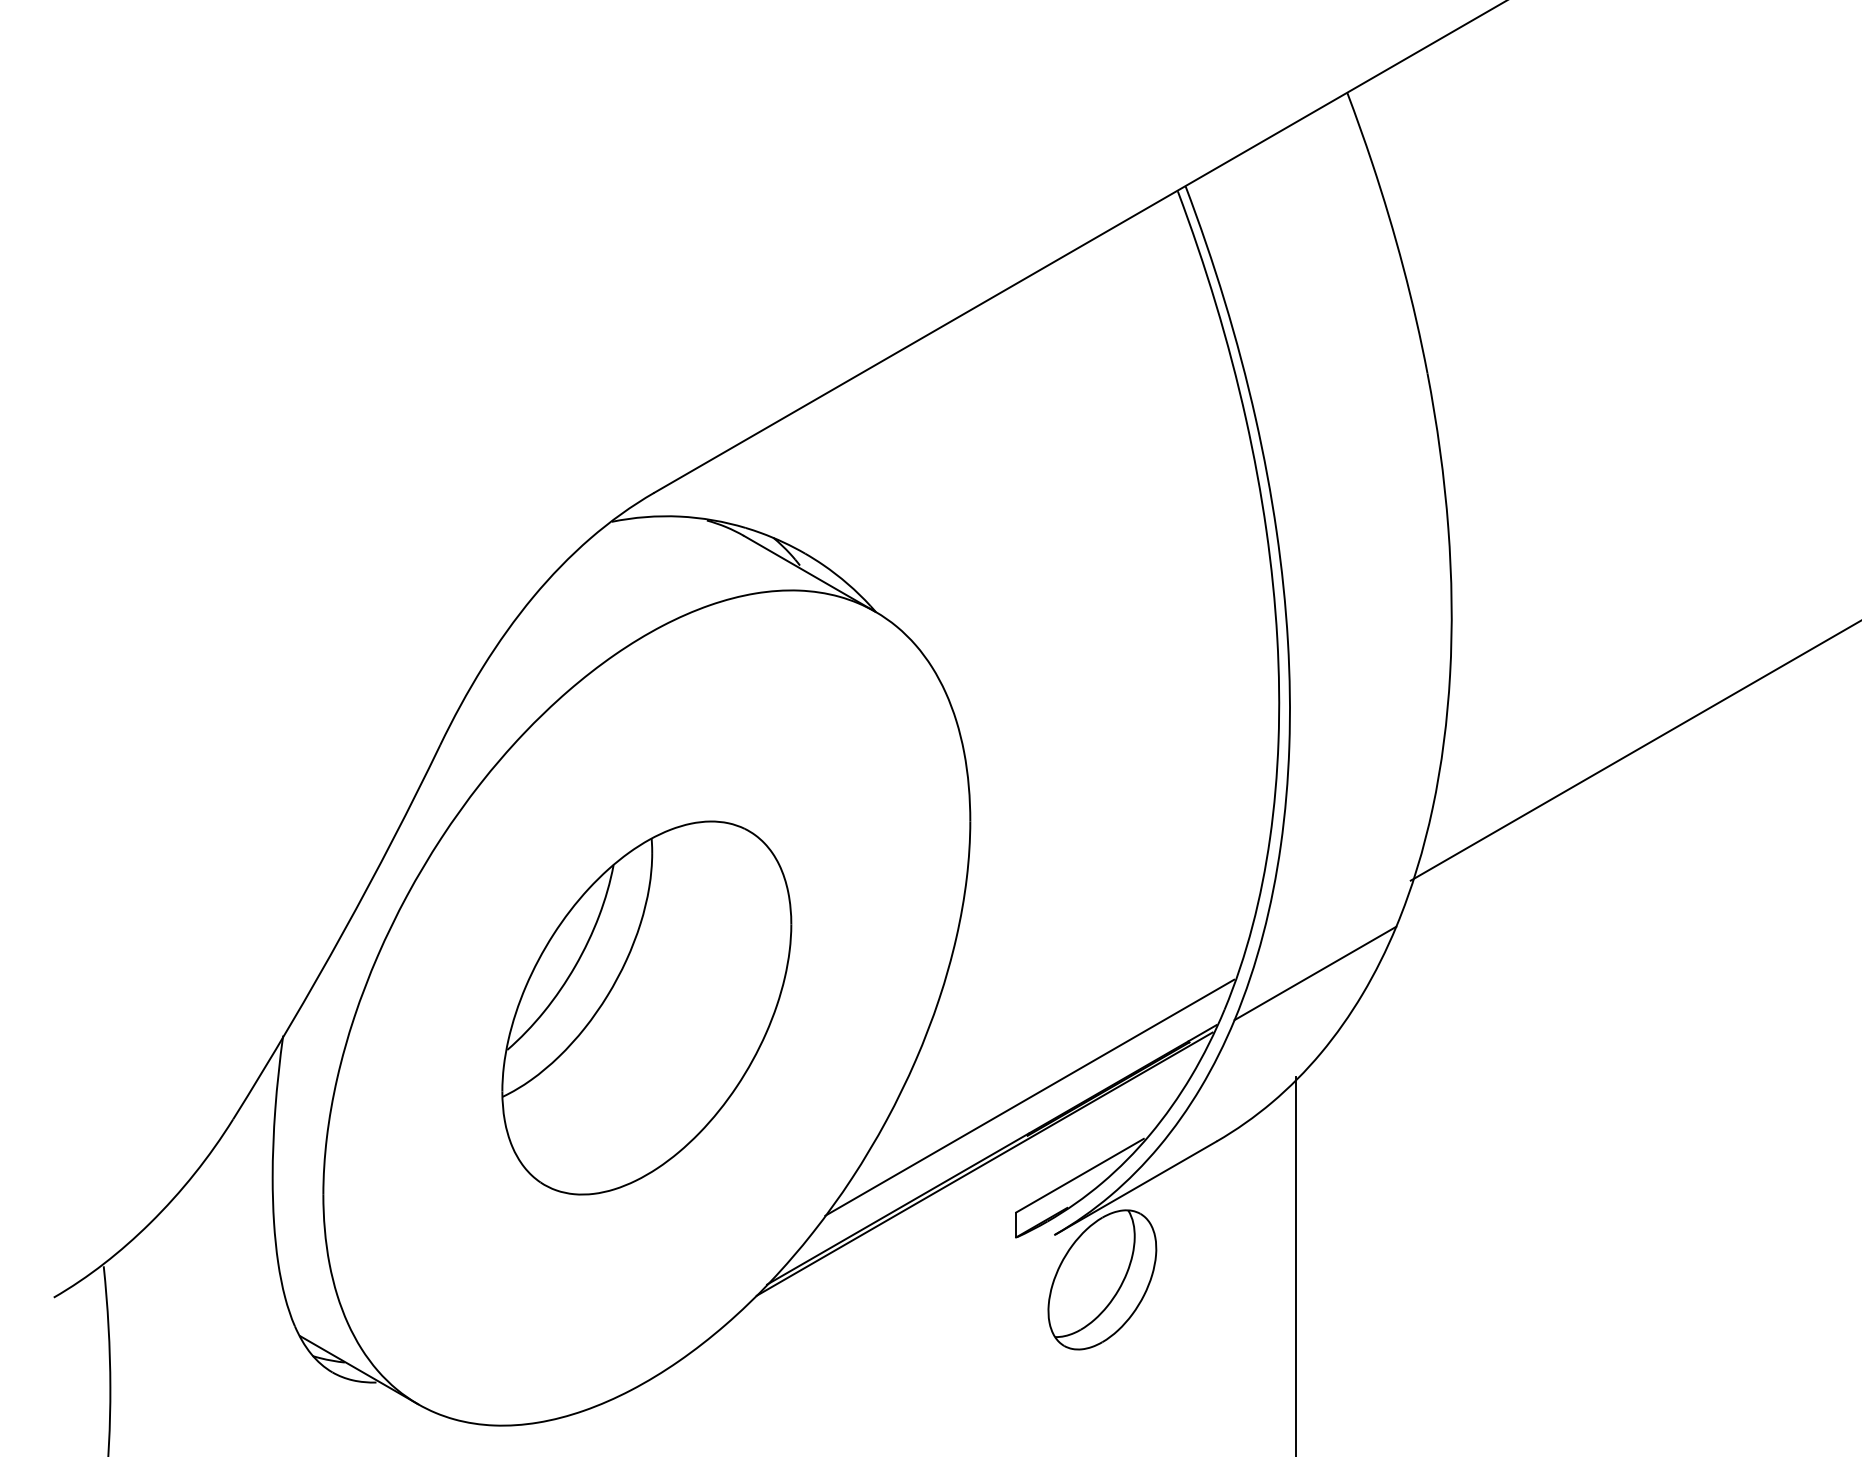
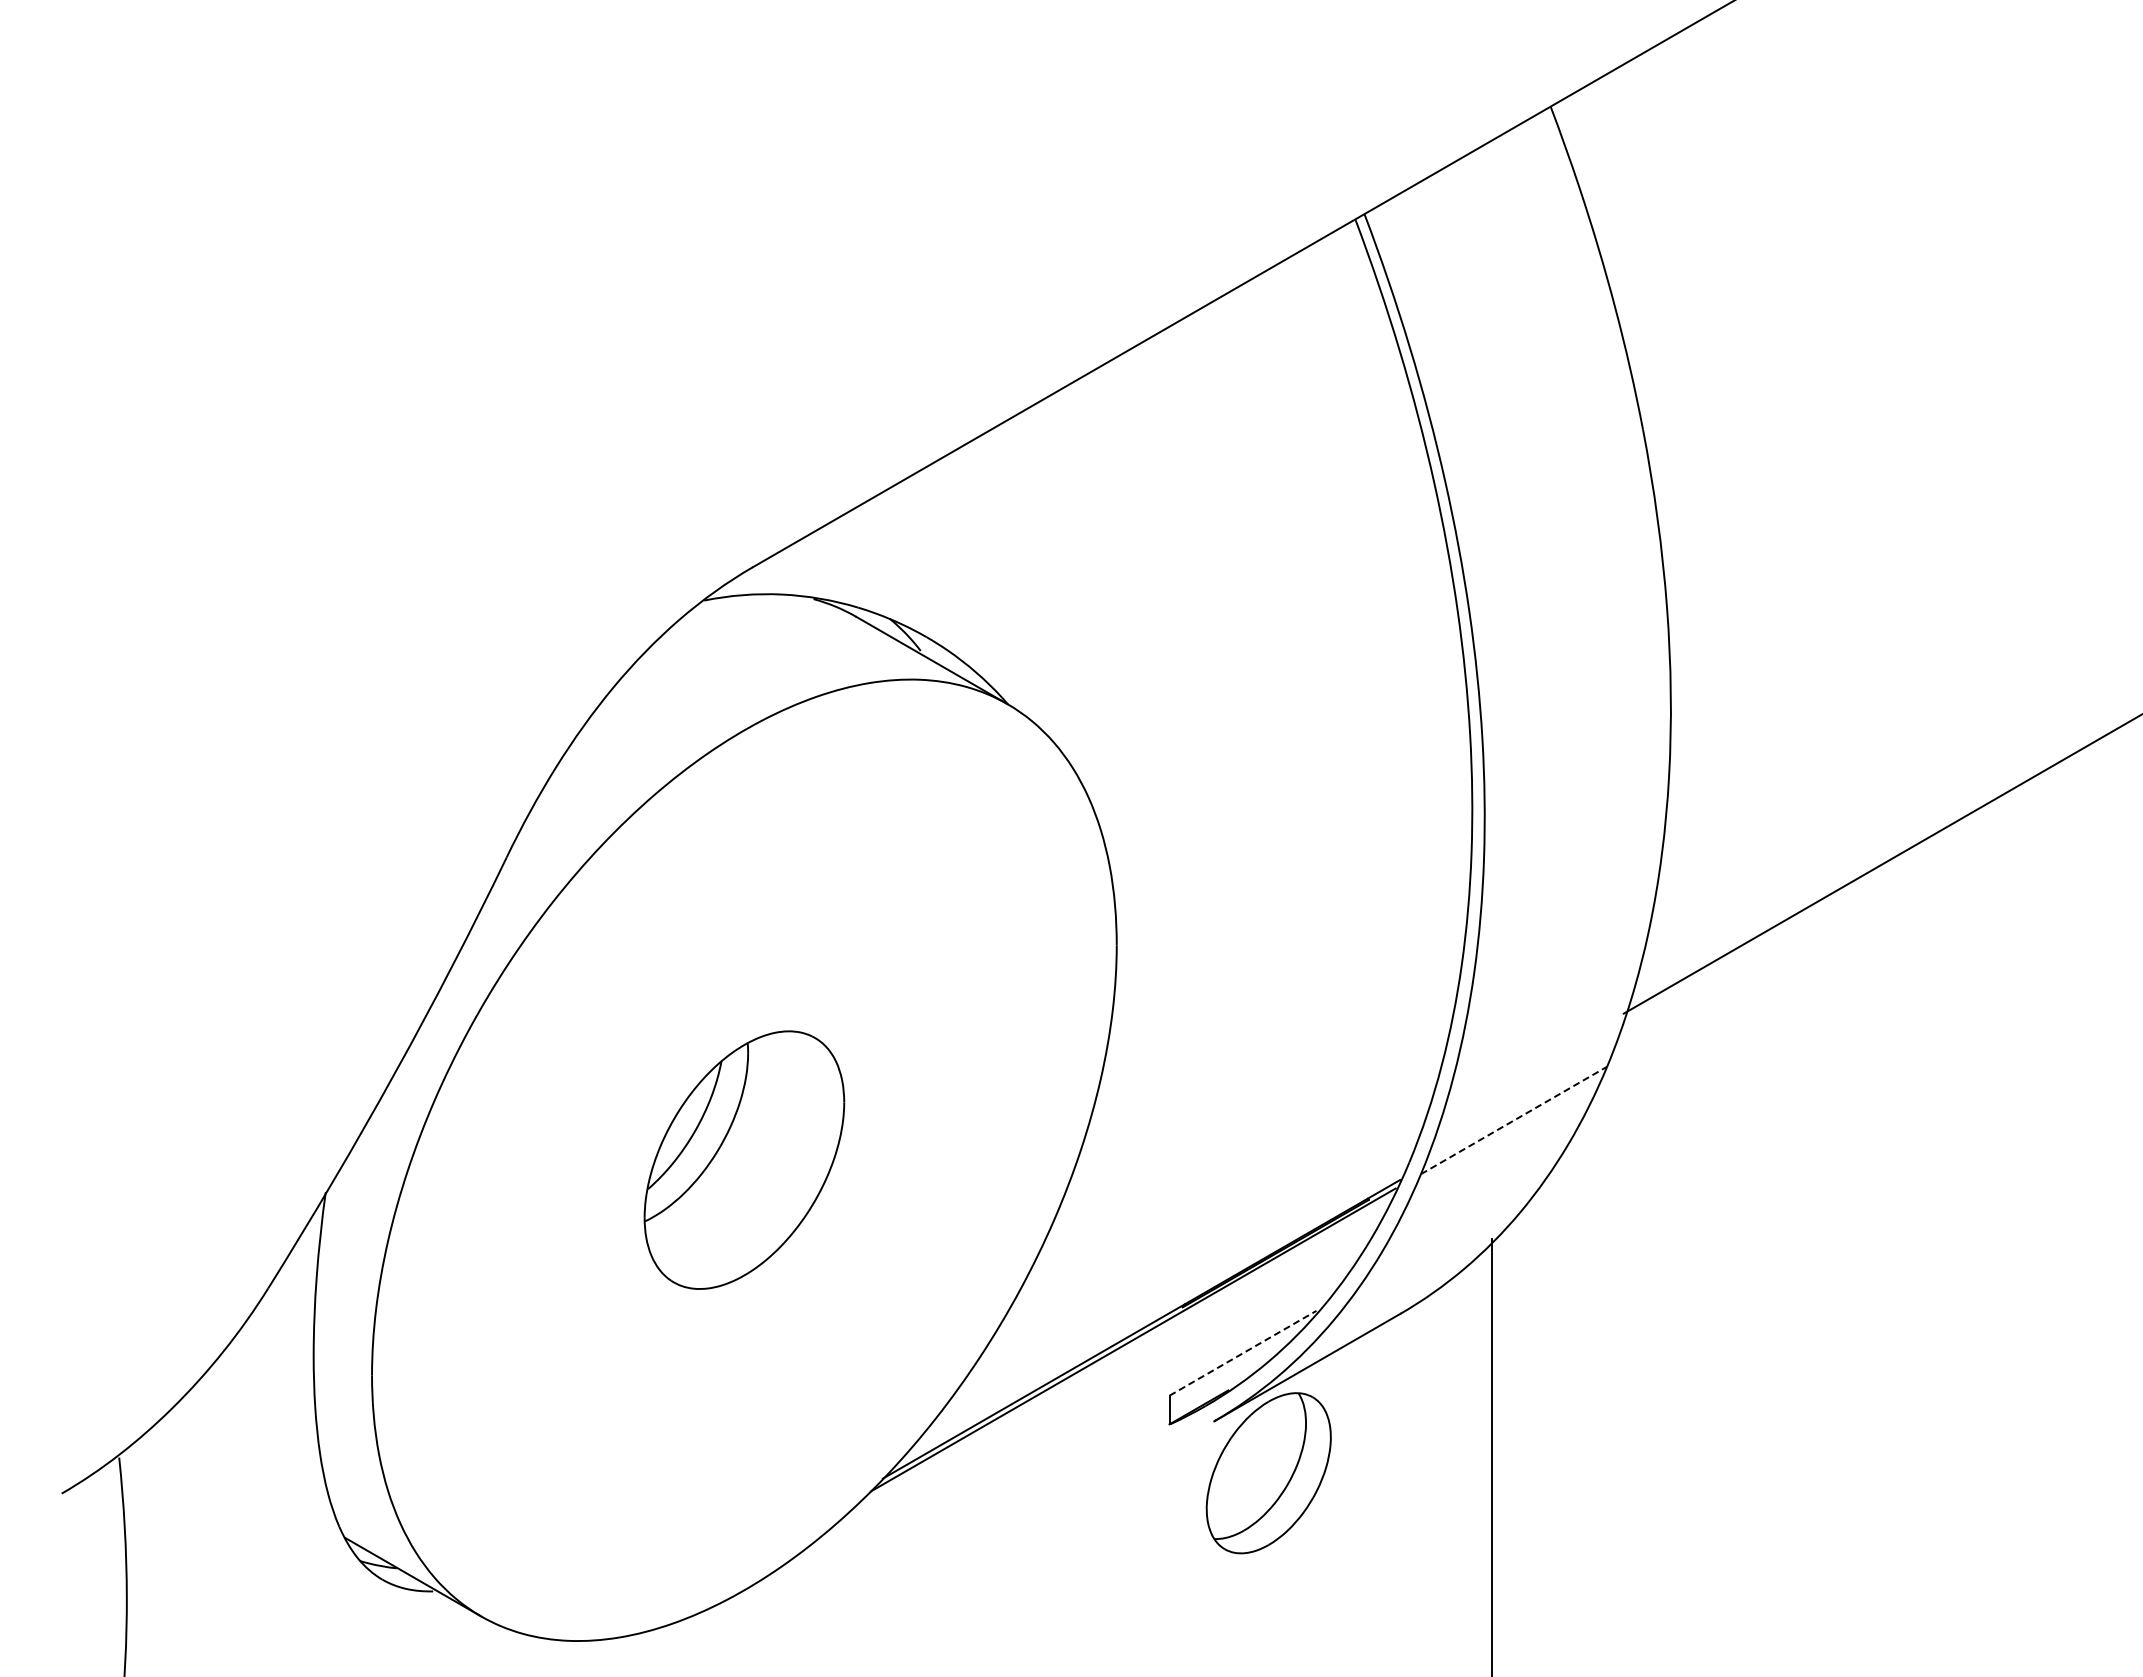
line: (1315, 973) -> (1514, 1120), solid -> dashed
part: (646, 1007) -> (744, 1159), size x0.6
line: (1029, 1097) -> (1184, 1263), removed
line: (1080, 1175) -> (1243, 1353), solid -> dashed

